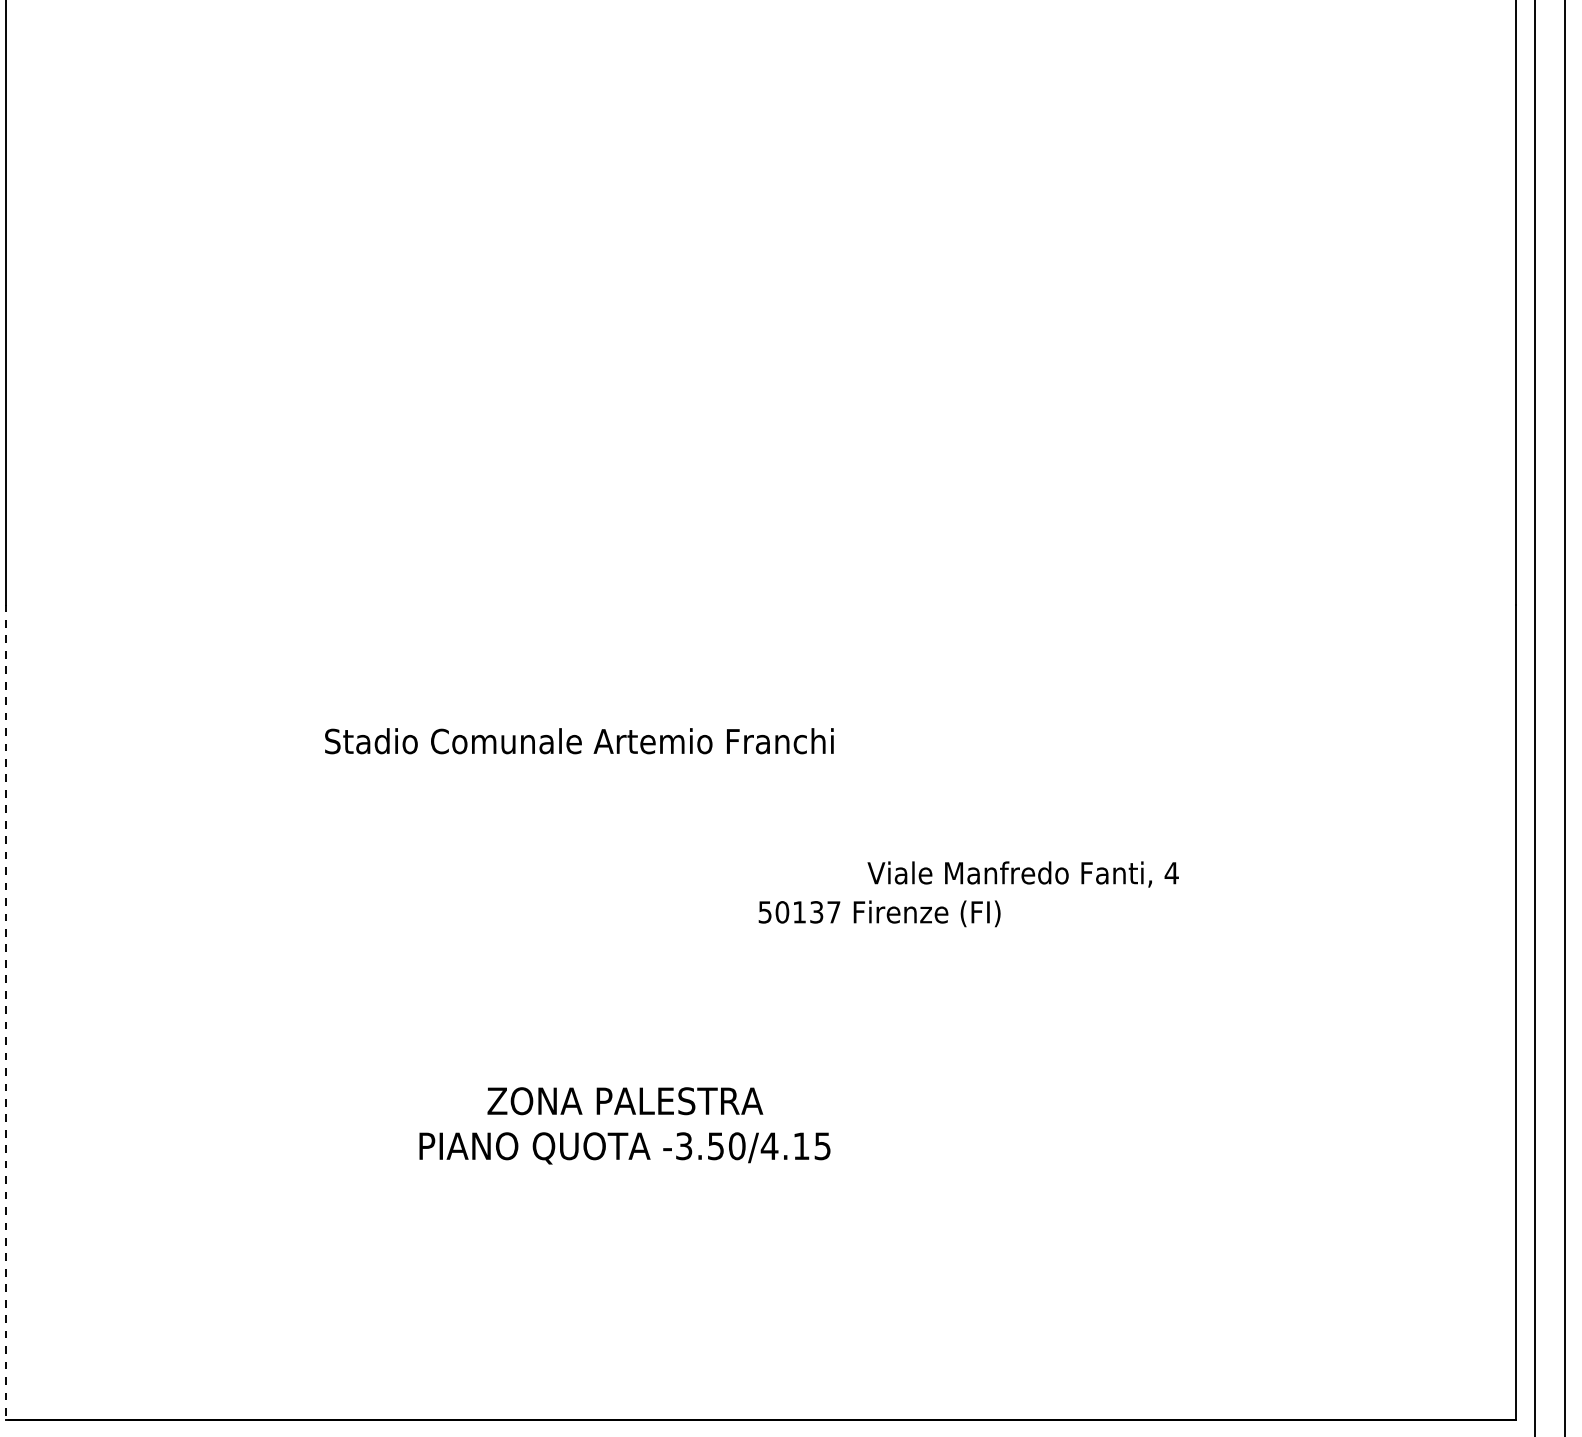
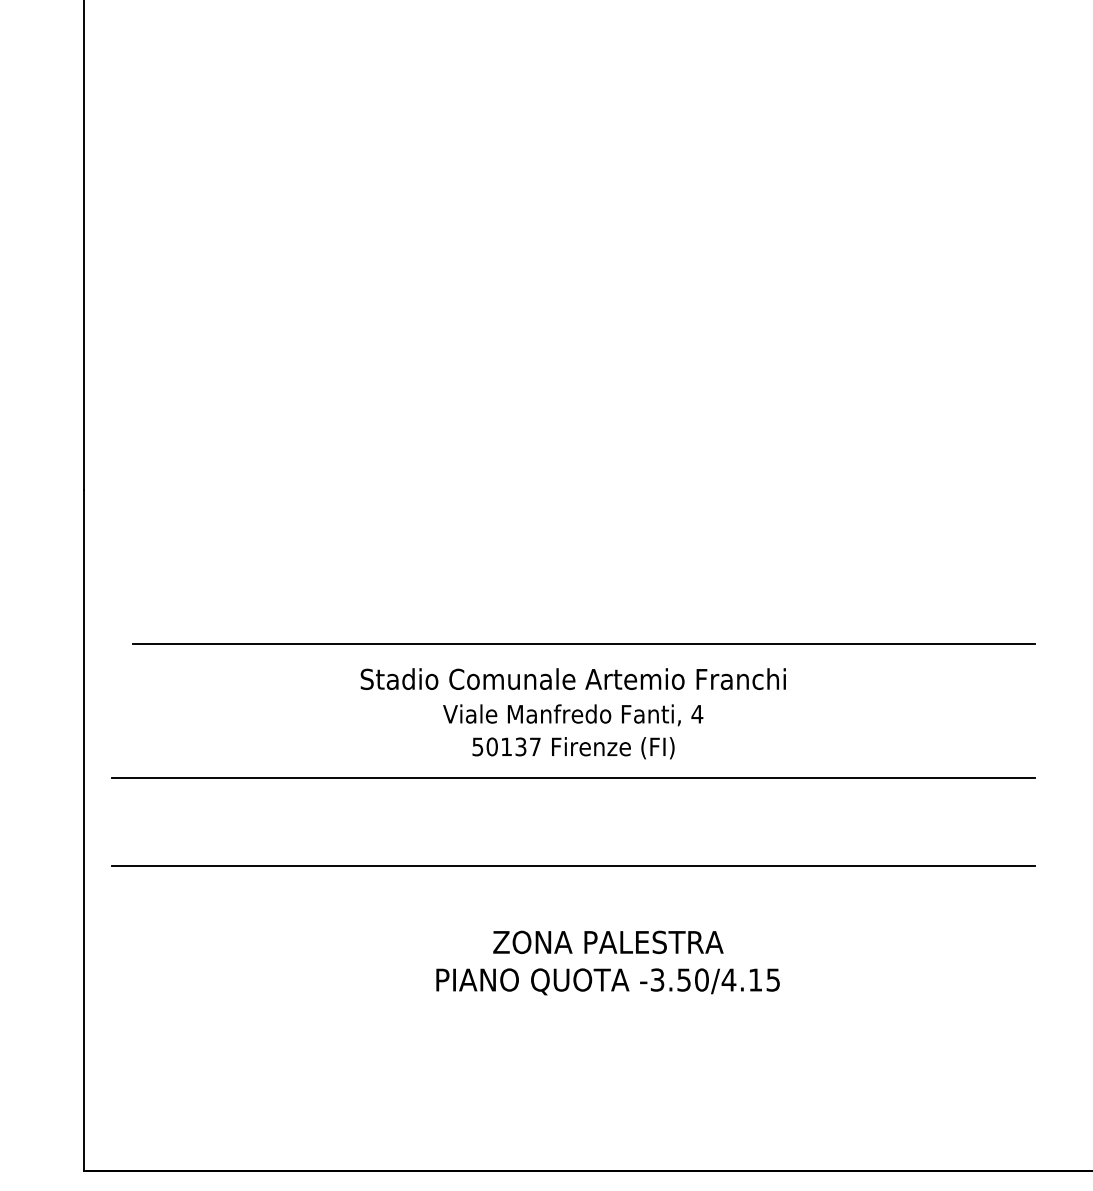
text: (579, 741) -> (573, 679), moved
line: (603, 788) -> (583, 643), added
text: (1022, 874) -> (572, 715), moved
text: (879, 913) -> (573, 747), moved
line: (591, 949) -> (573, 777), added
line: (5, 1012) -> (83, 830), dashed -> solid
line: (591, 1055) -> (573, 866), added
text: (624, 1125) -> (607, 962), moved

